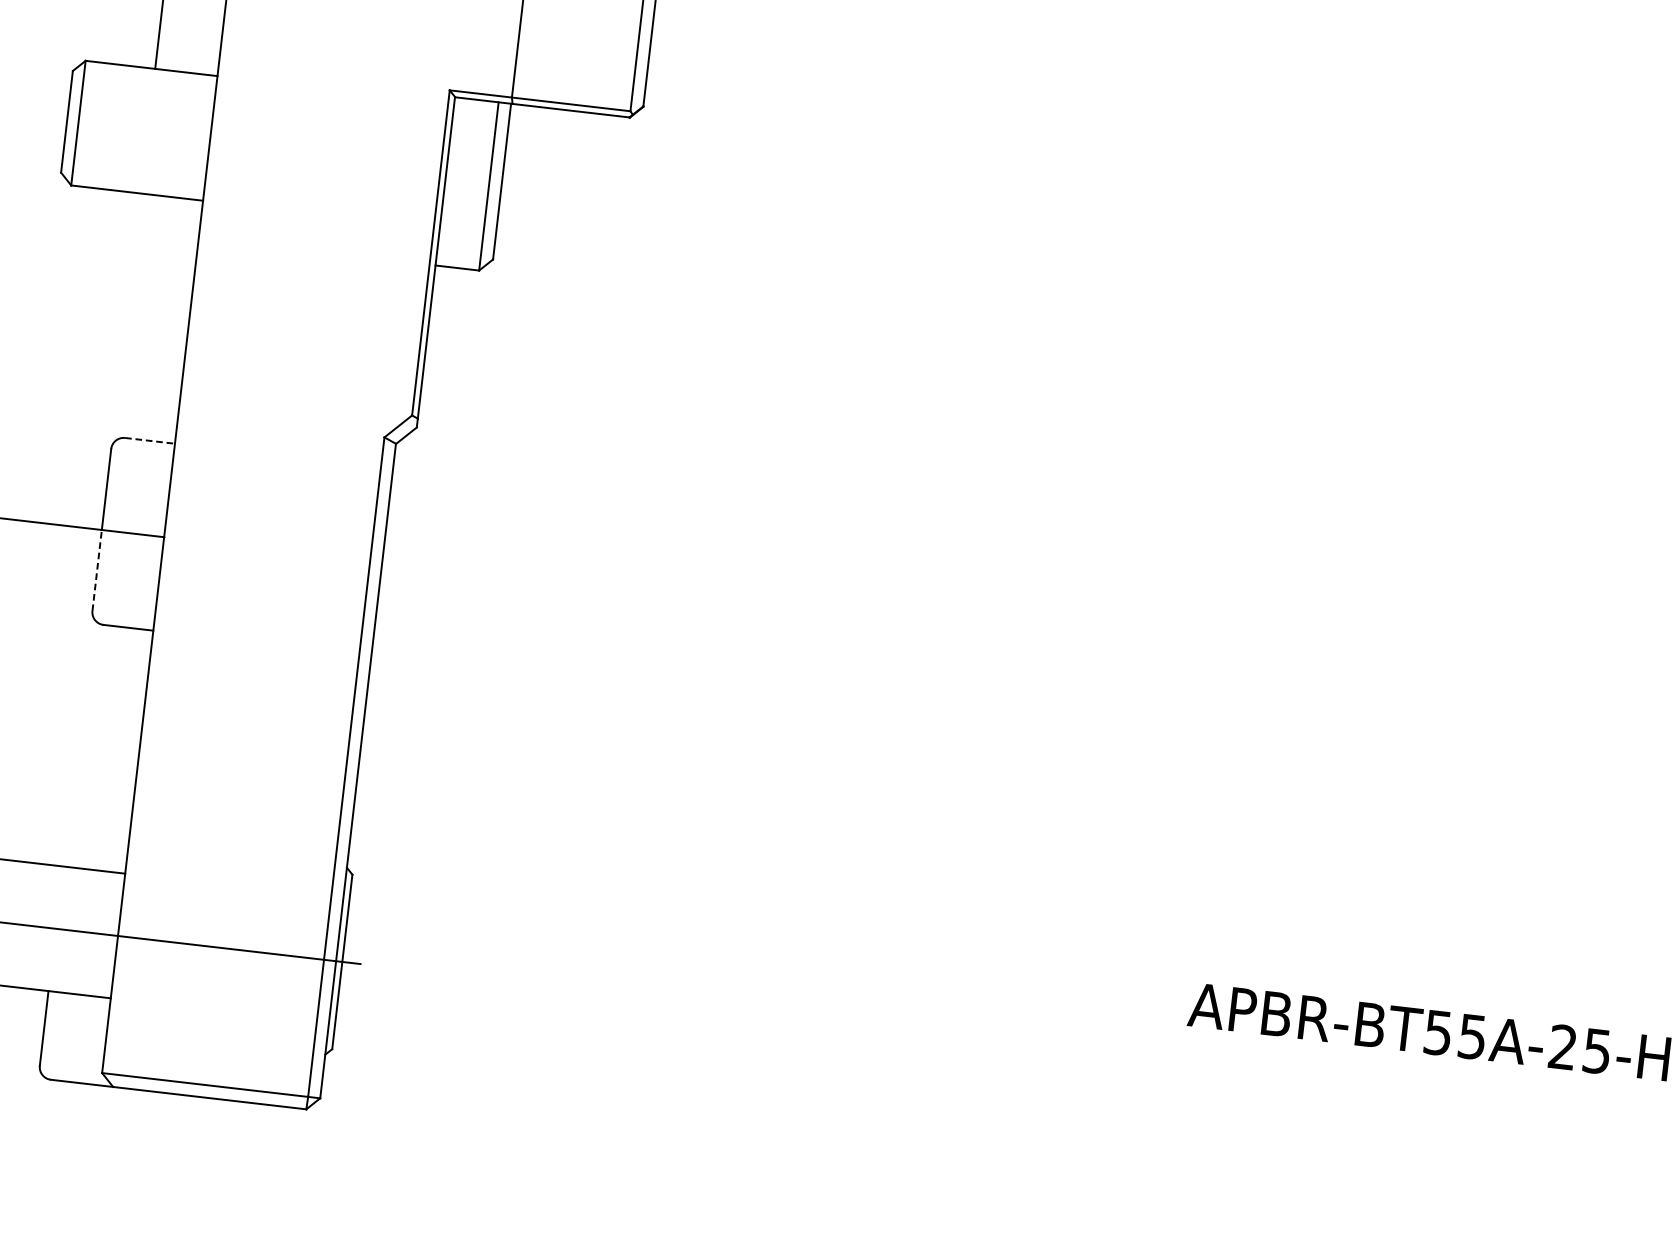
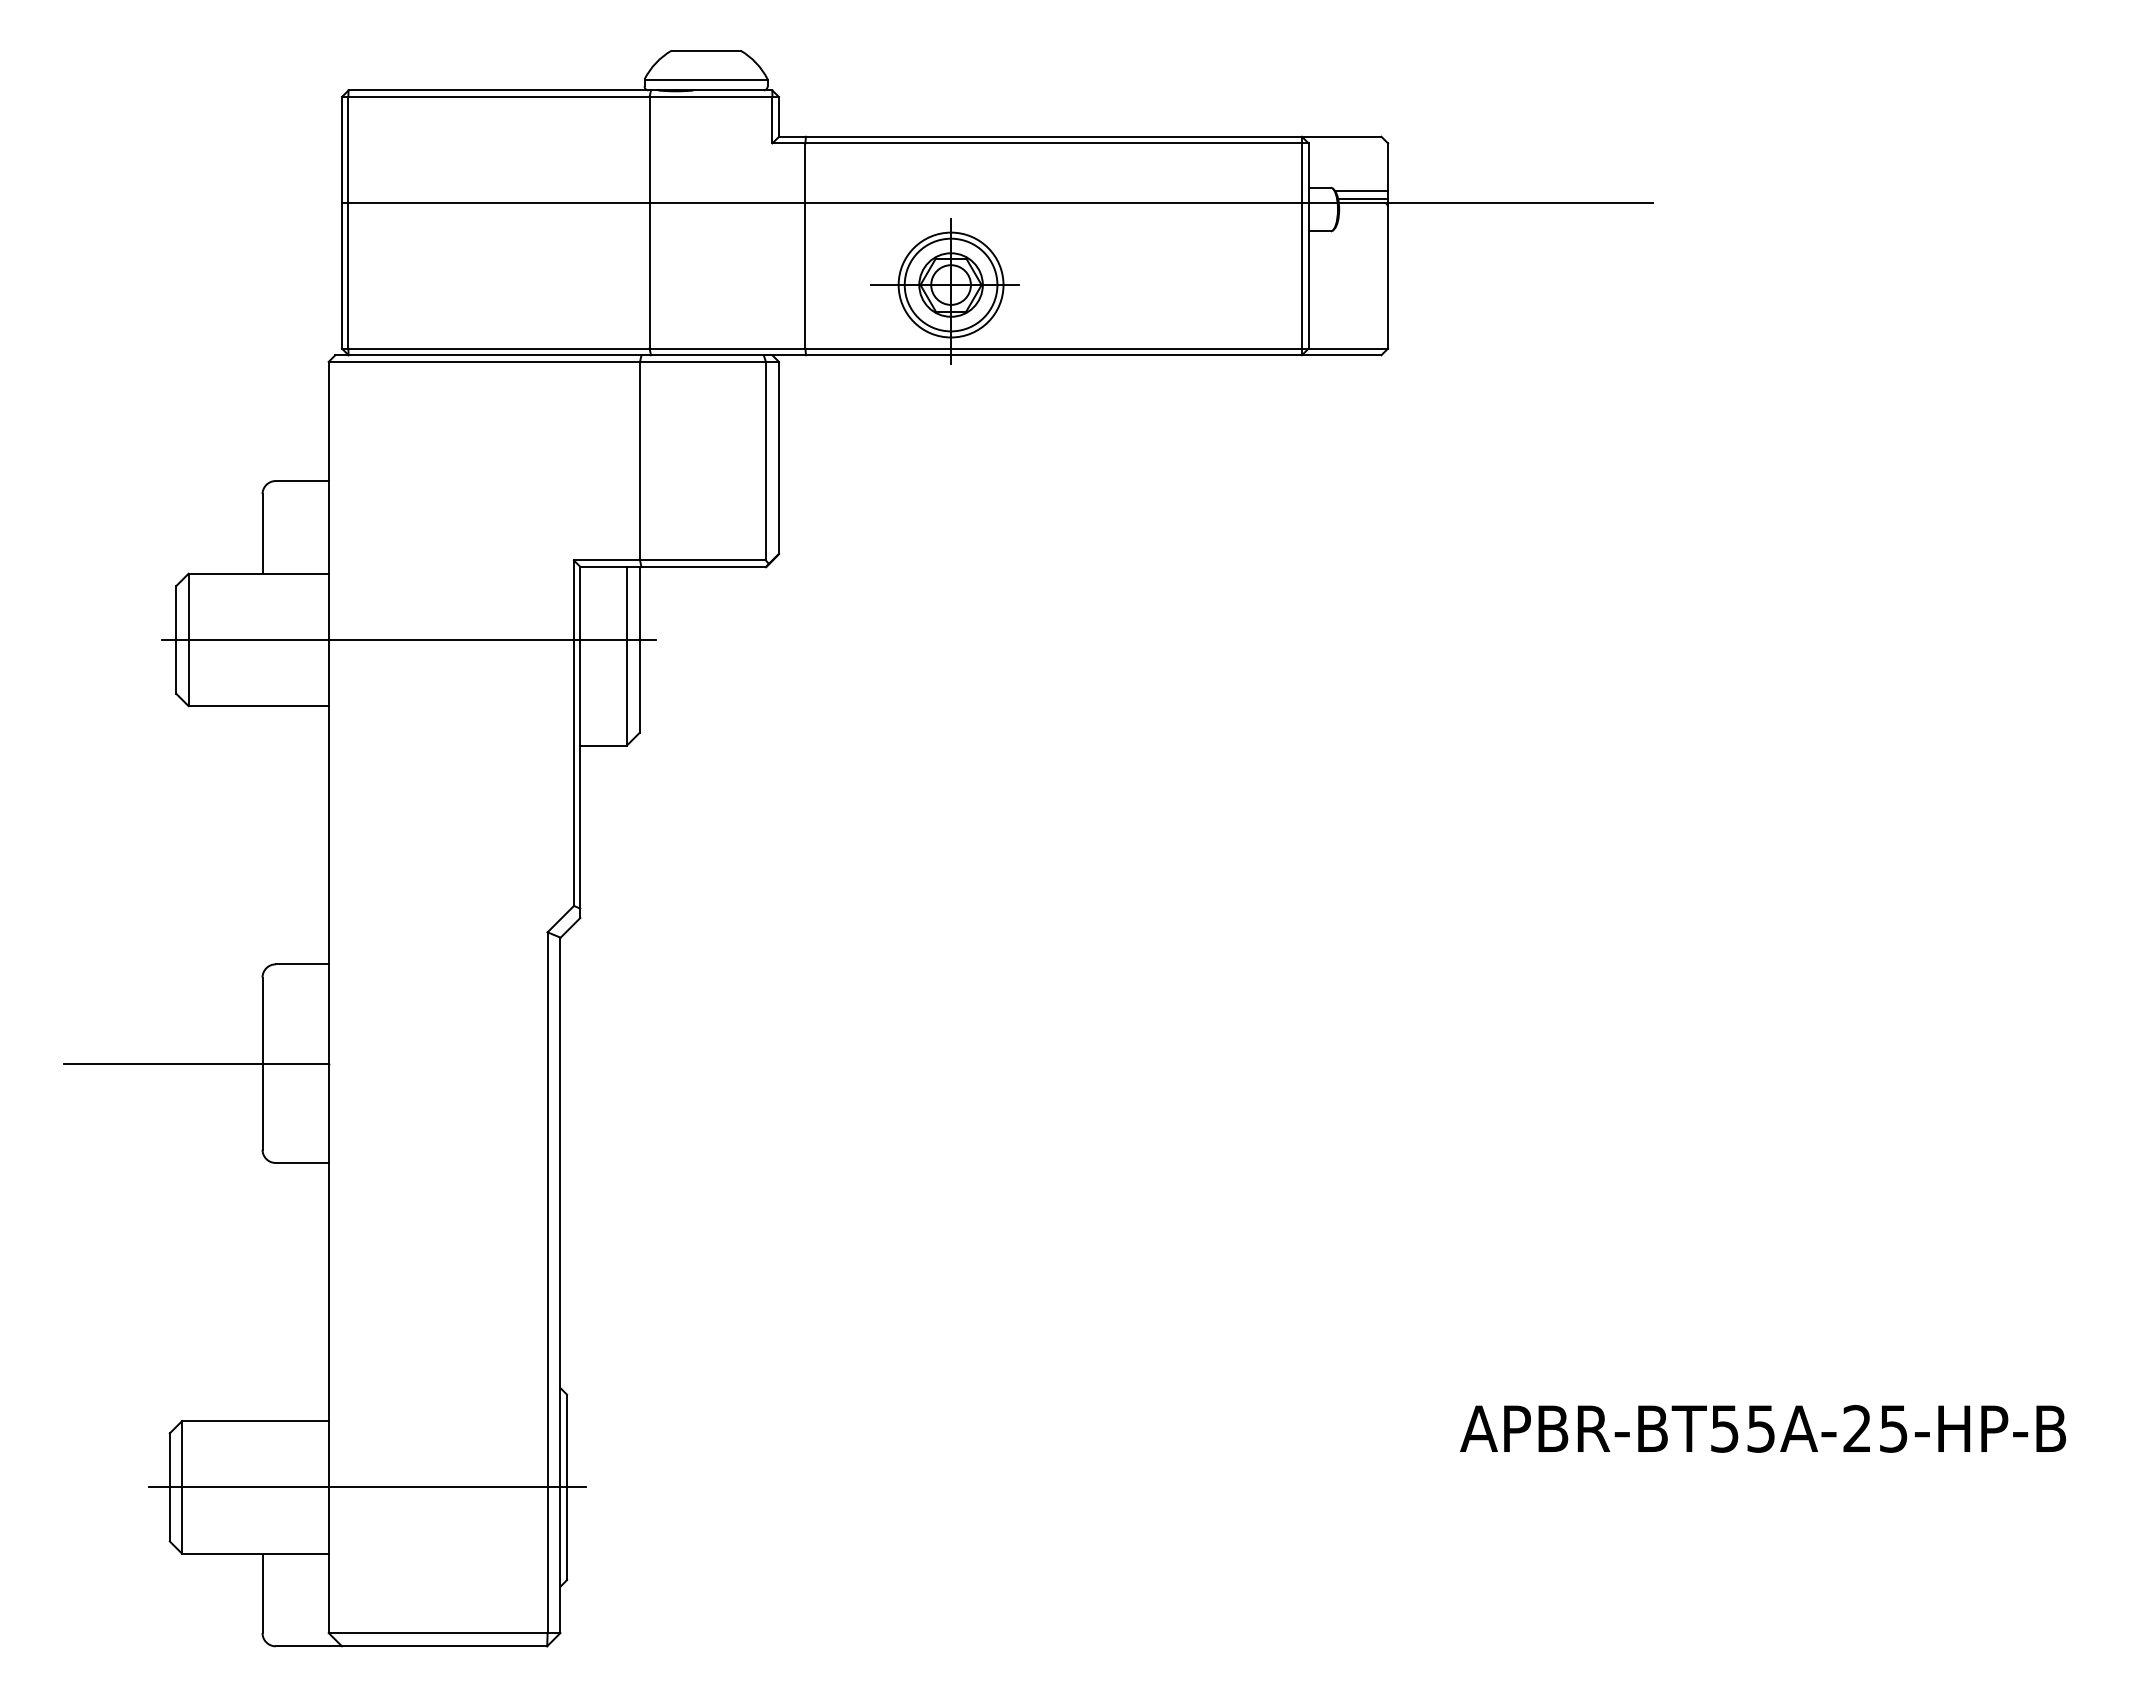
line: (286, 146) -> (409, 639), added
line: (150, 441) -> (302, 964), dashed -> solid
line: (97, 570) -> (262, 1106), dashed -> solid

